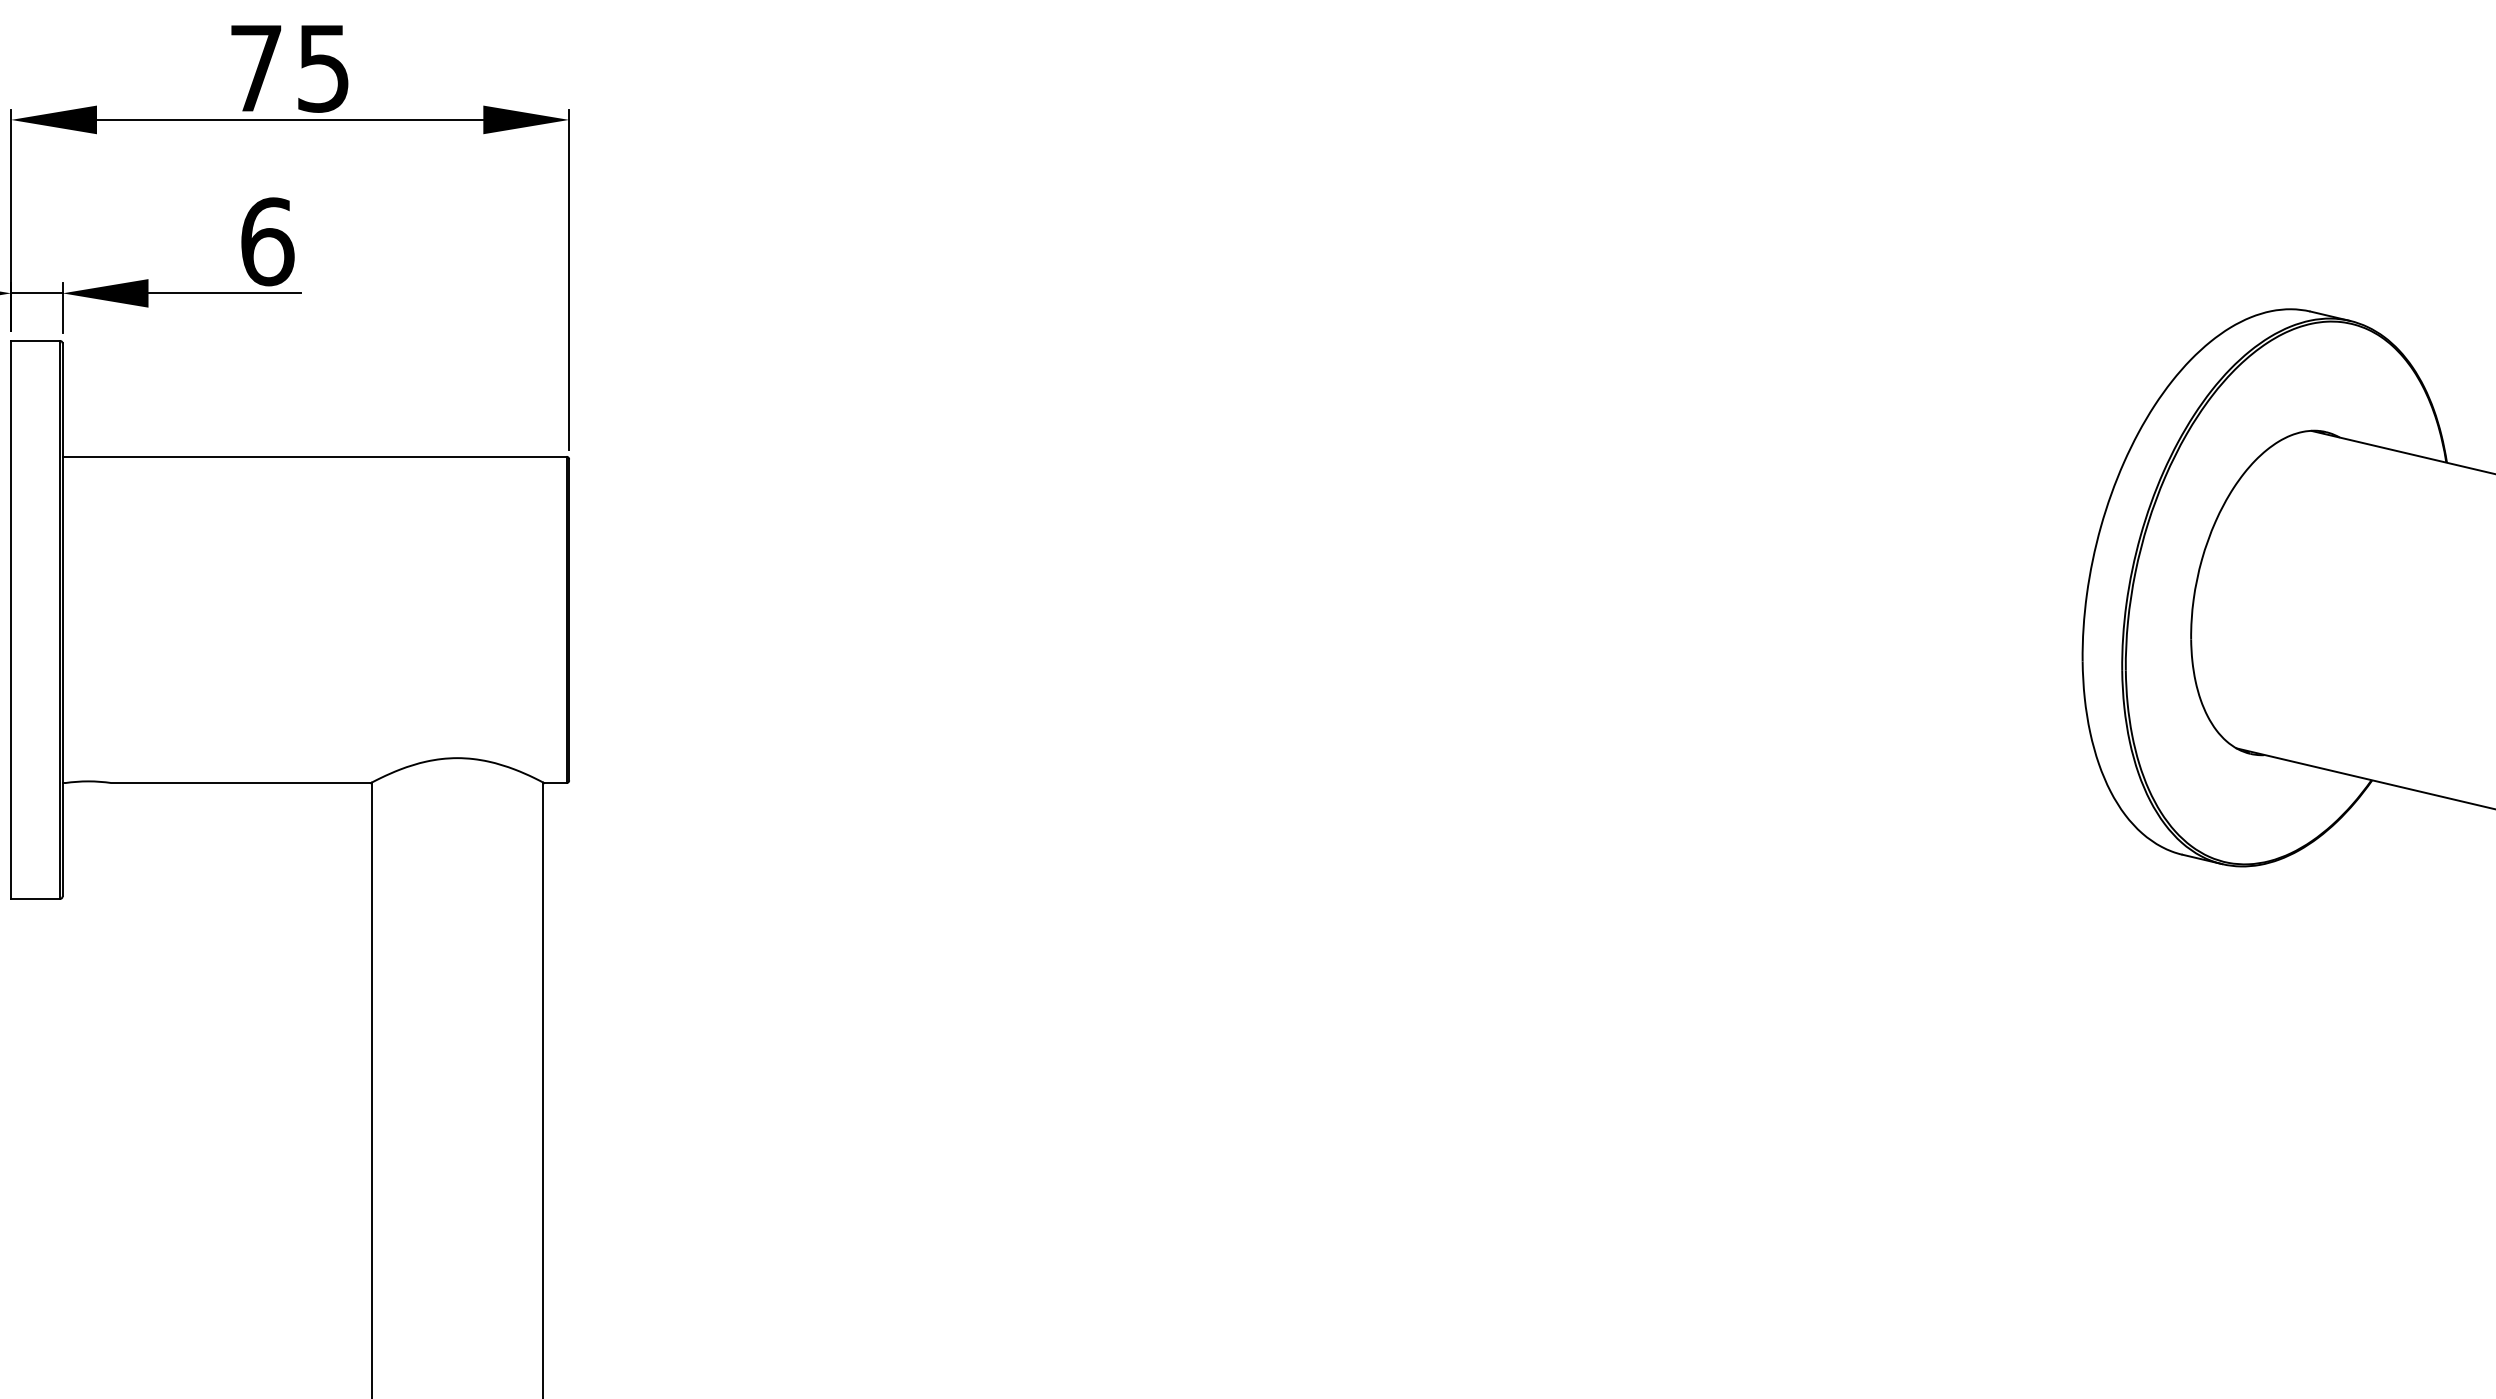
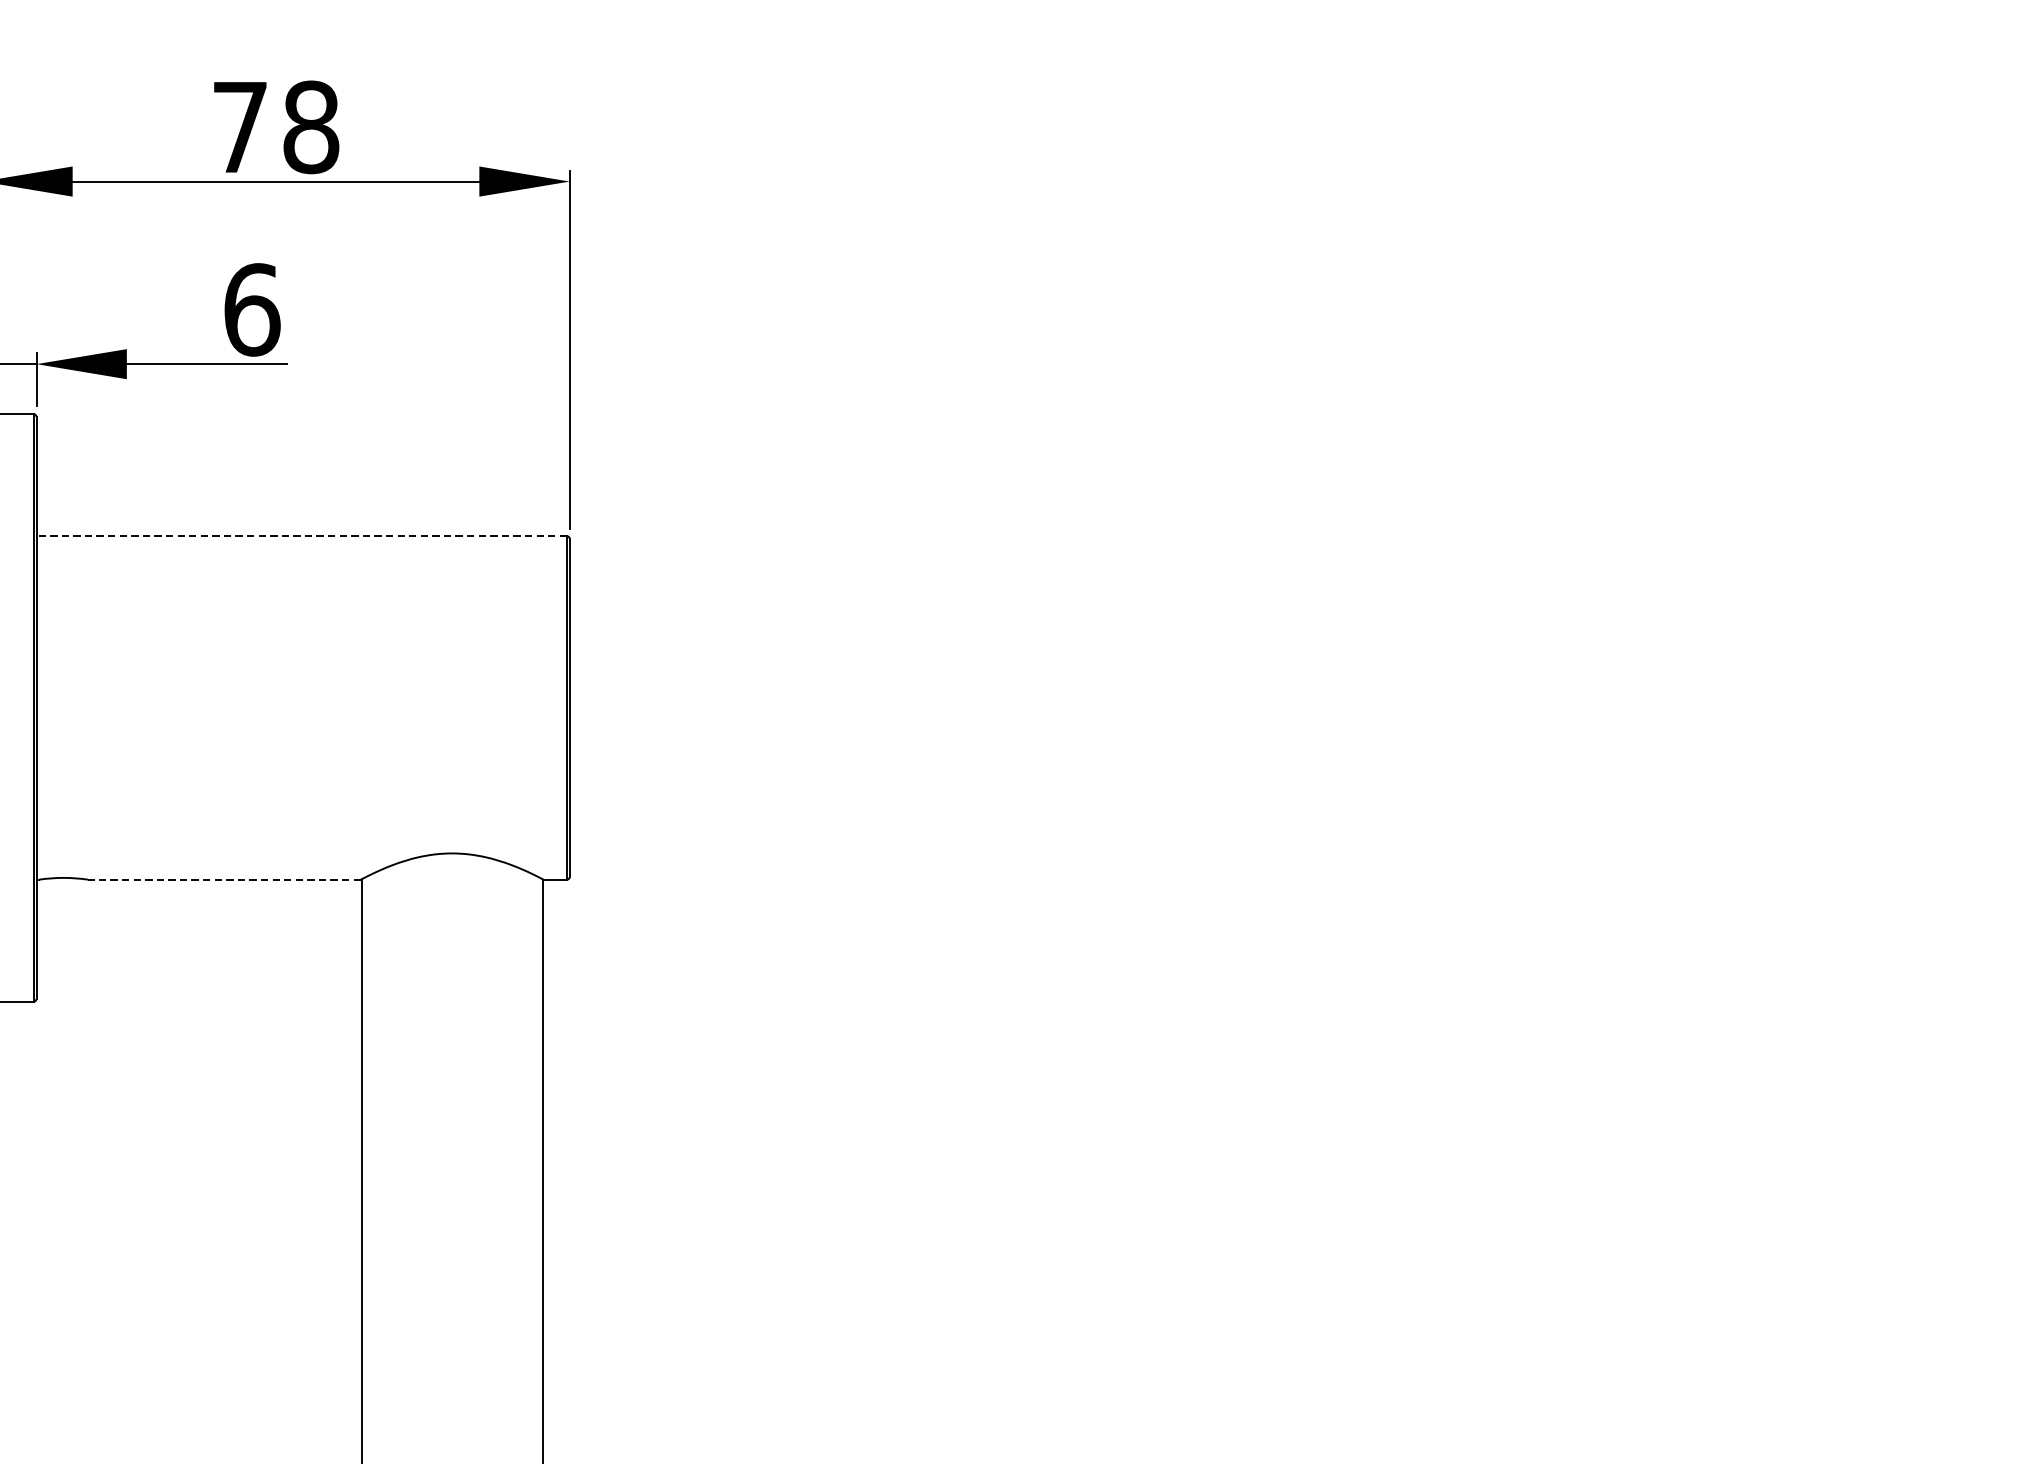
text: (323, 68) -> (311, 127), 75 -> 78
line: (314, 456) -> (301, 535), solid -> dashed
line: (240, 783) -> (223, 880), solid -> dashed

